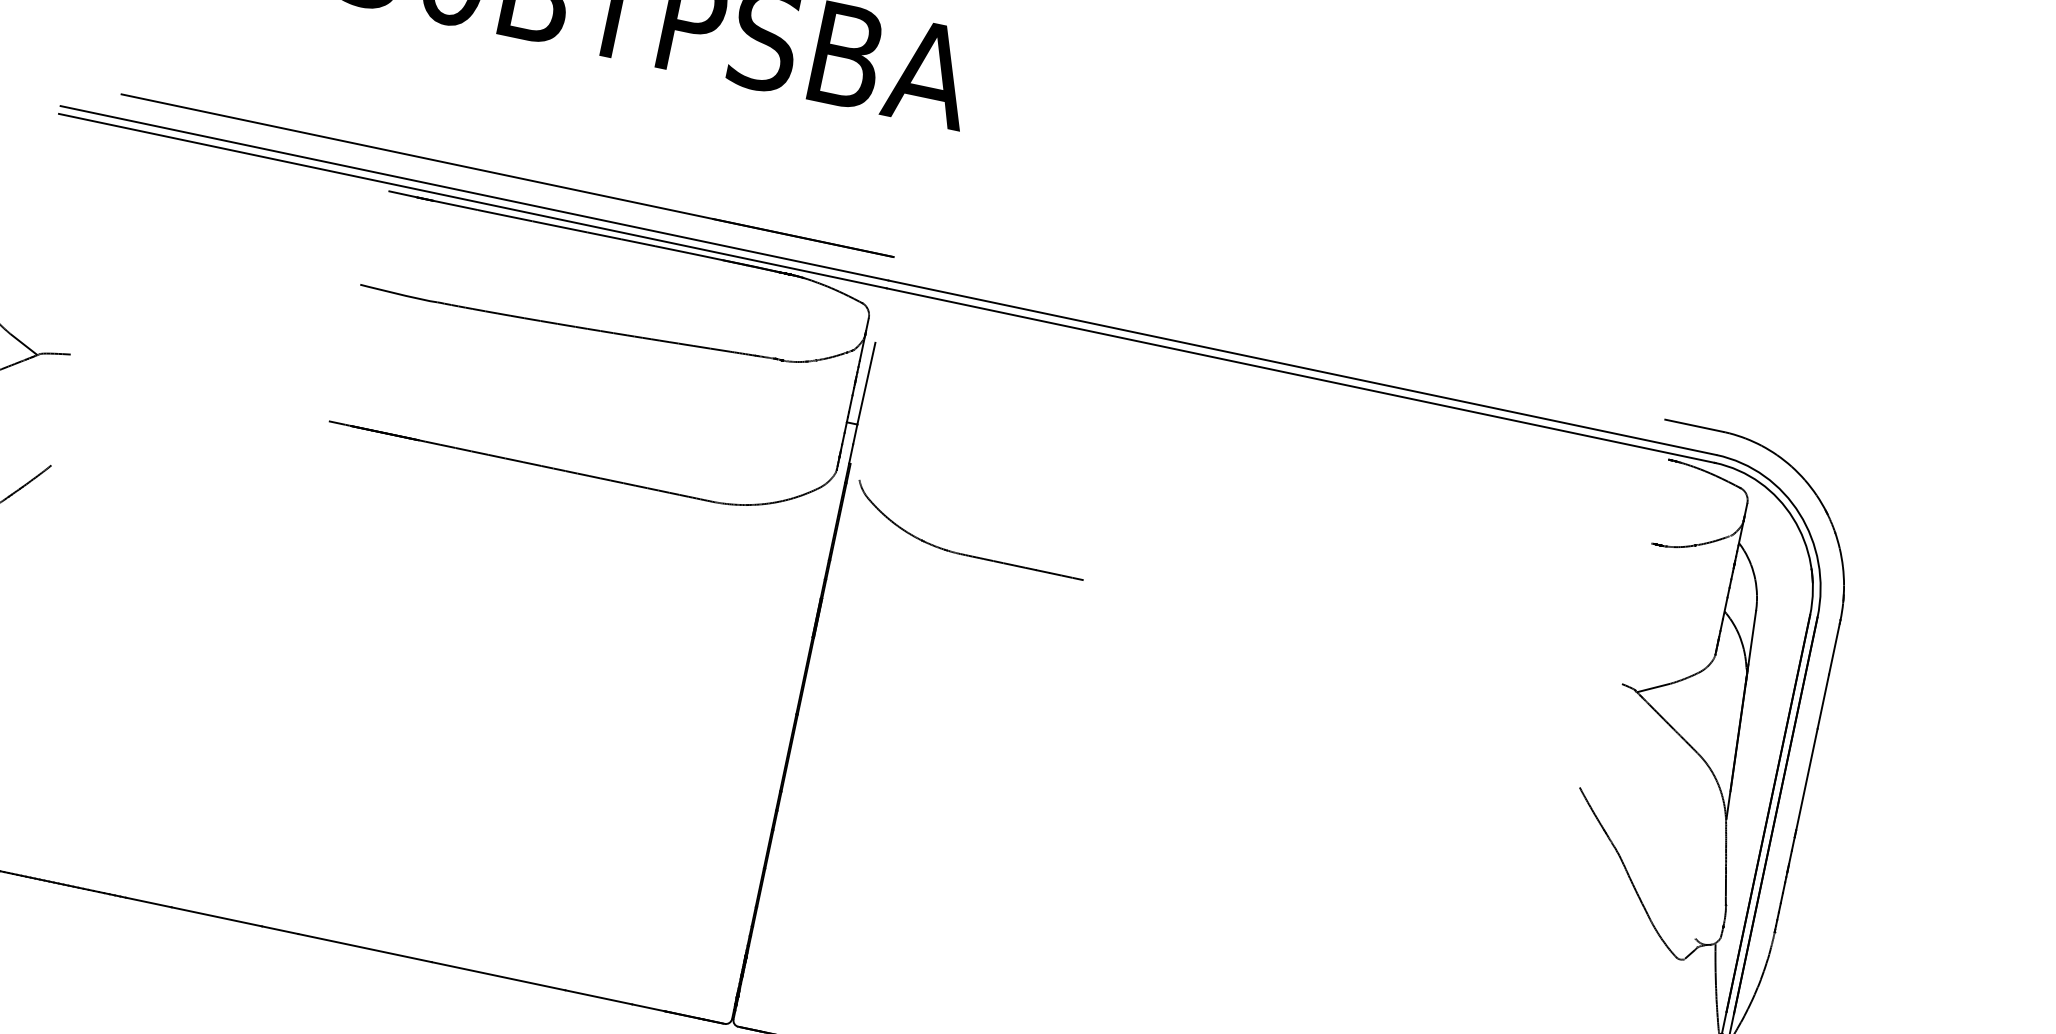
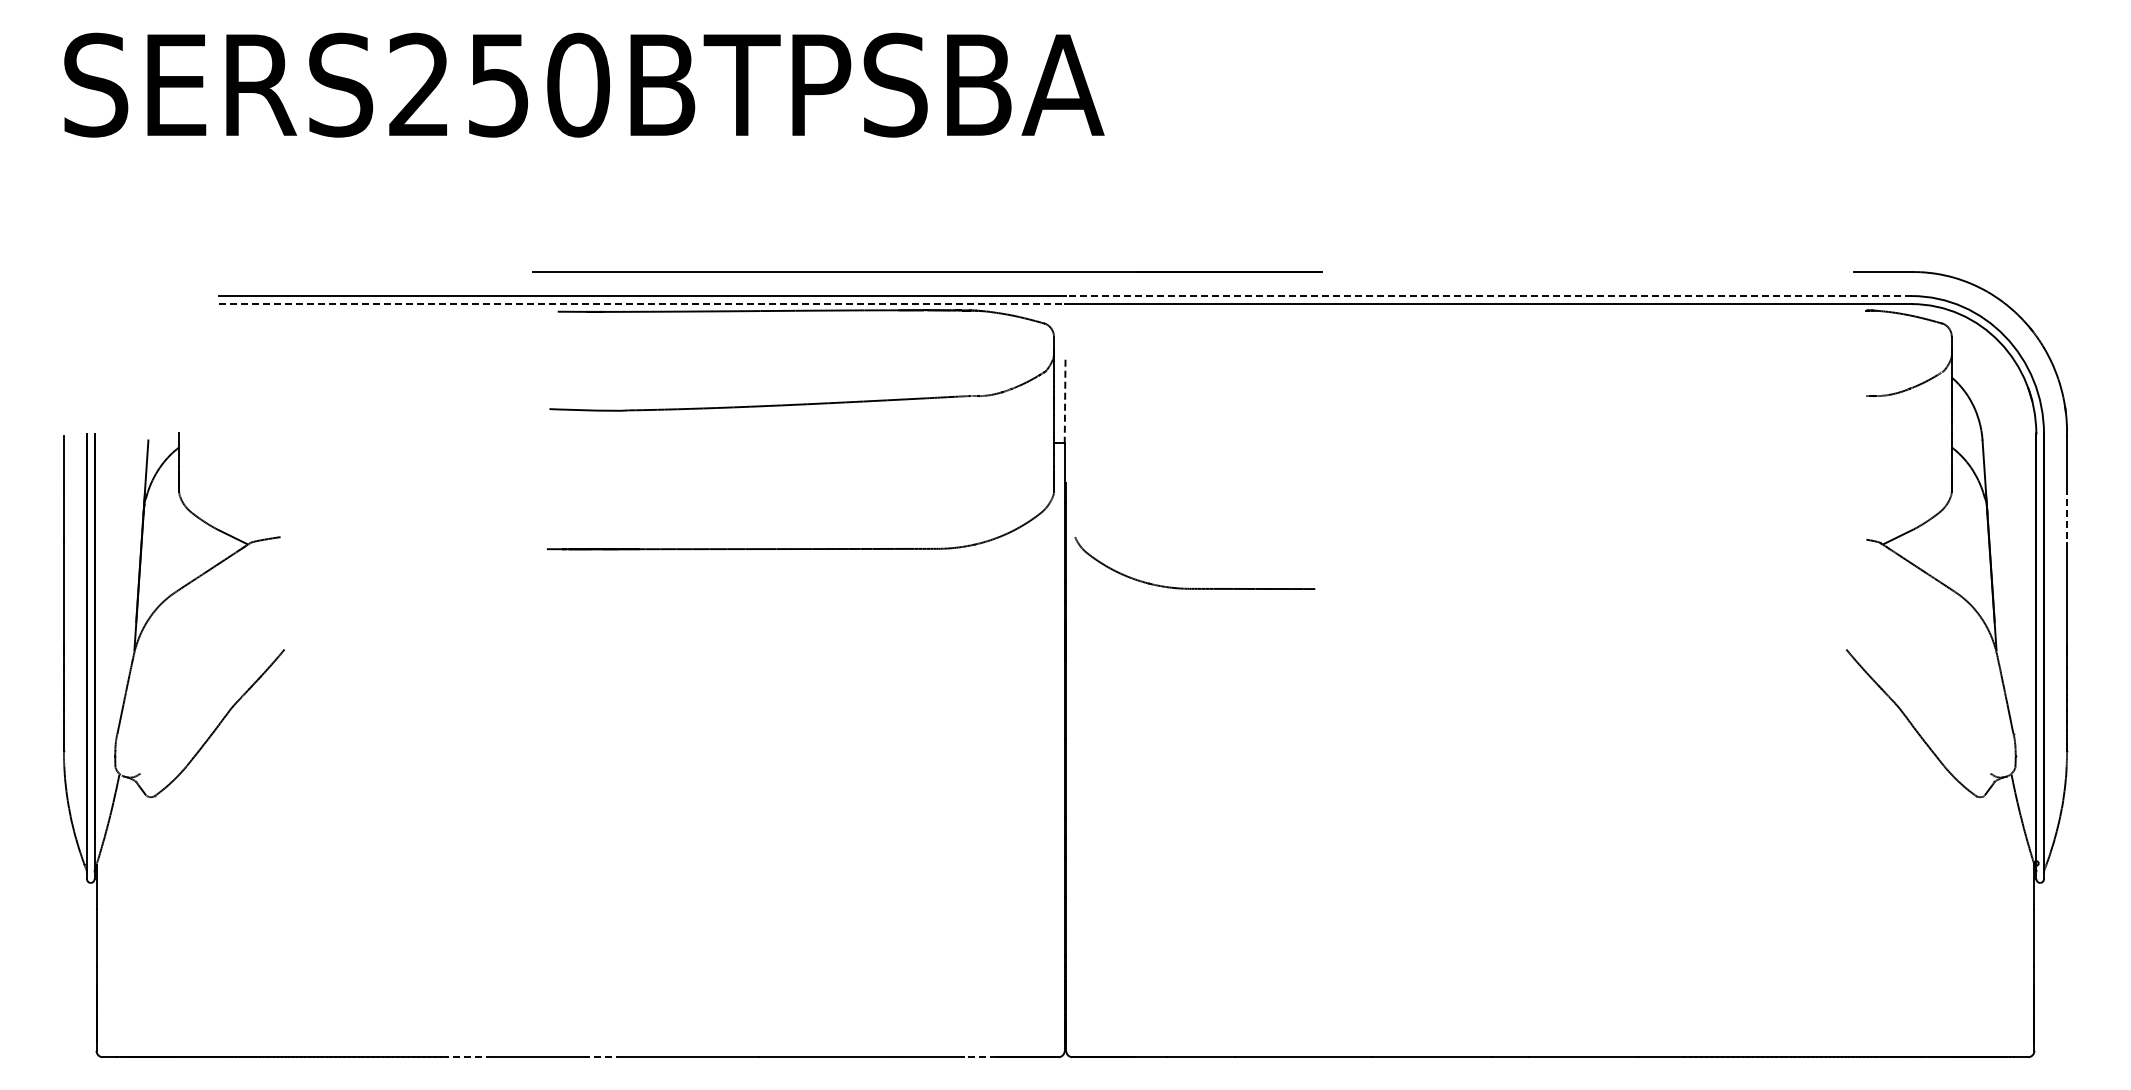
line: (508, 175) -> (927, 271), moved
line: (472, 201) -> (642, 304), solid -> dashed
line: (1302, 368) -> (1488, 296), solid -> dashed
line: (866, 383) -> (1065, 401), solid -> dashed
part: (960, 552) -> (1189, 587), moved
line: (1823, 701) -> (2067, 515), solid -> dashed
line: (148, 902) -> (469, 1057), solid -> dashed
line: (280, 930) -> (604, 1057), solid -> dashed
line: (647, 1007) -> (979, 1057), solid -> dashed

